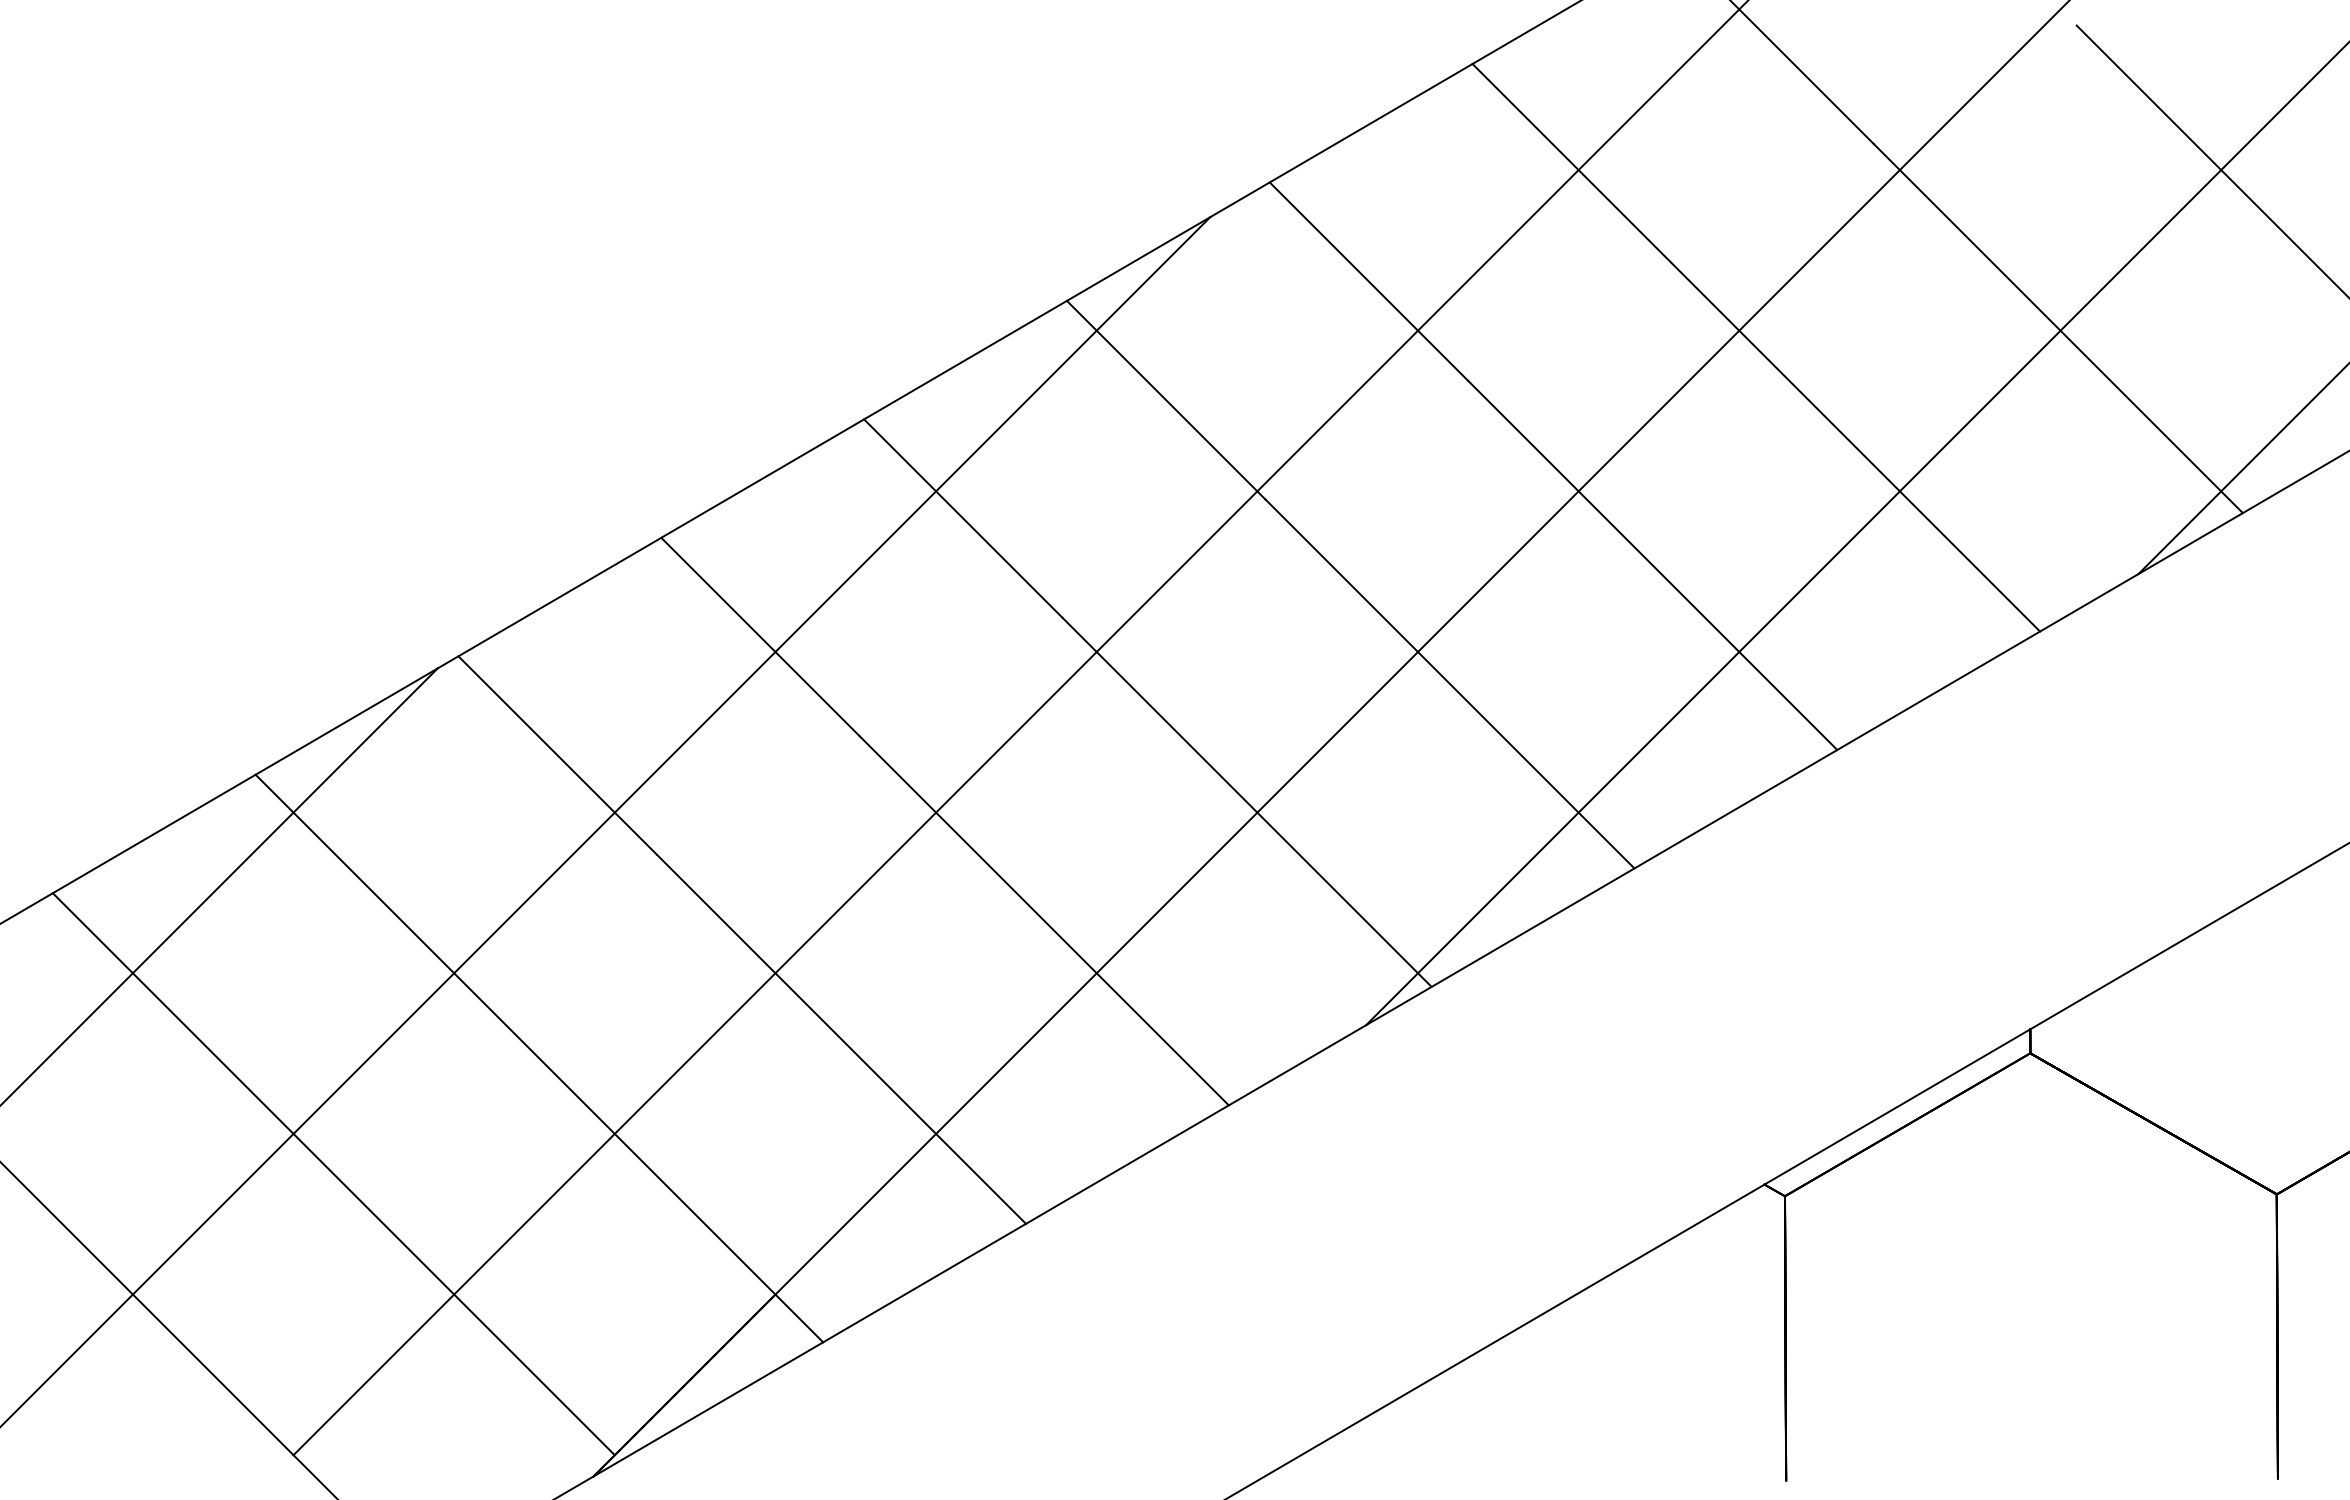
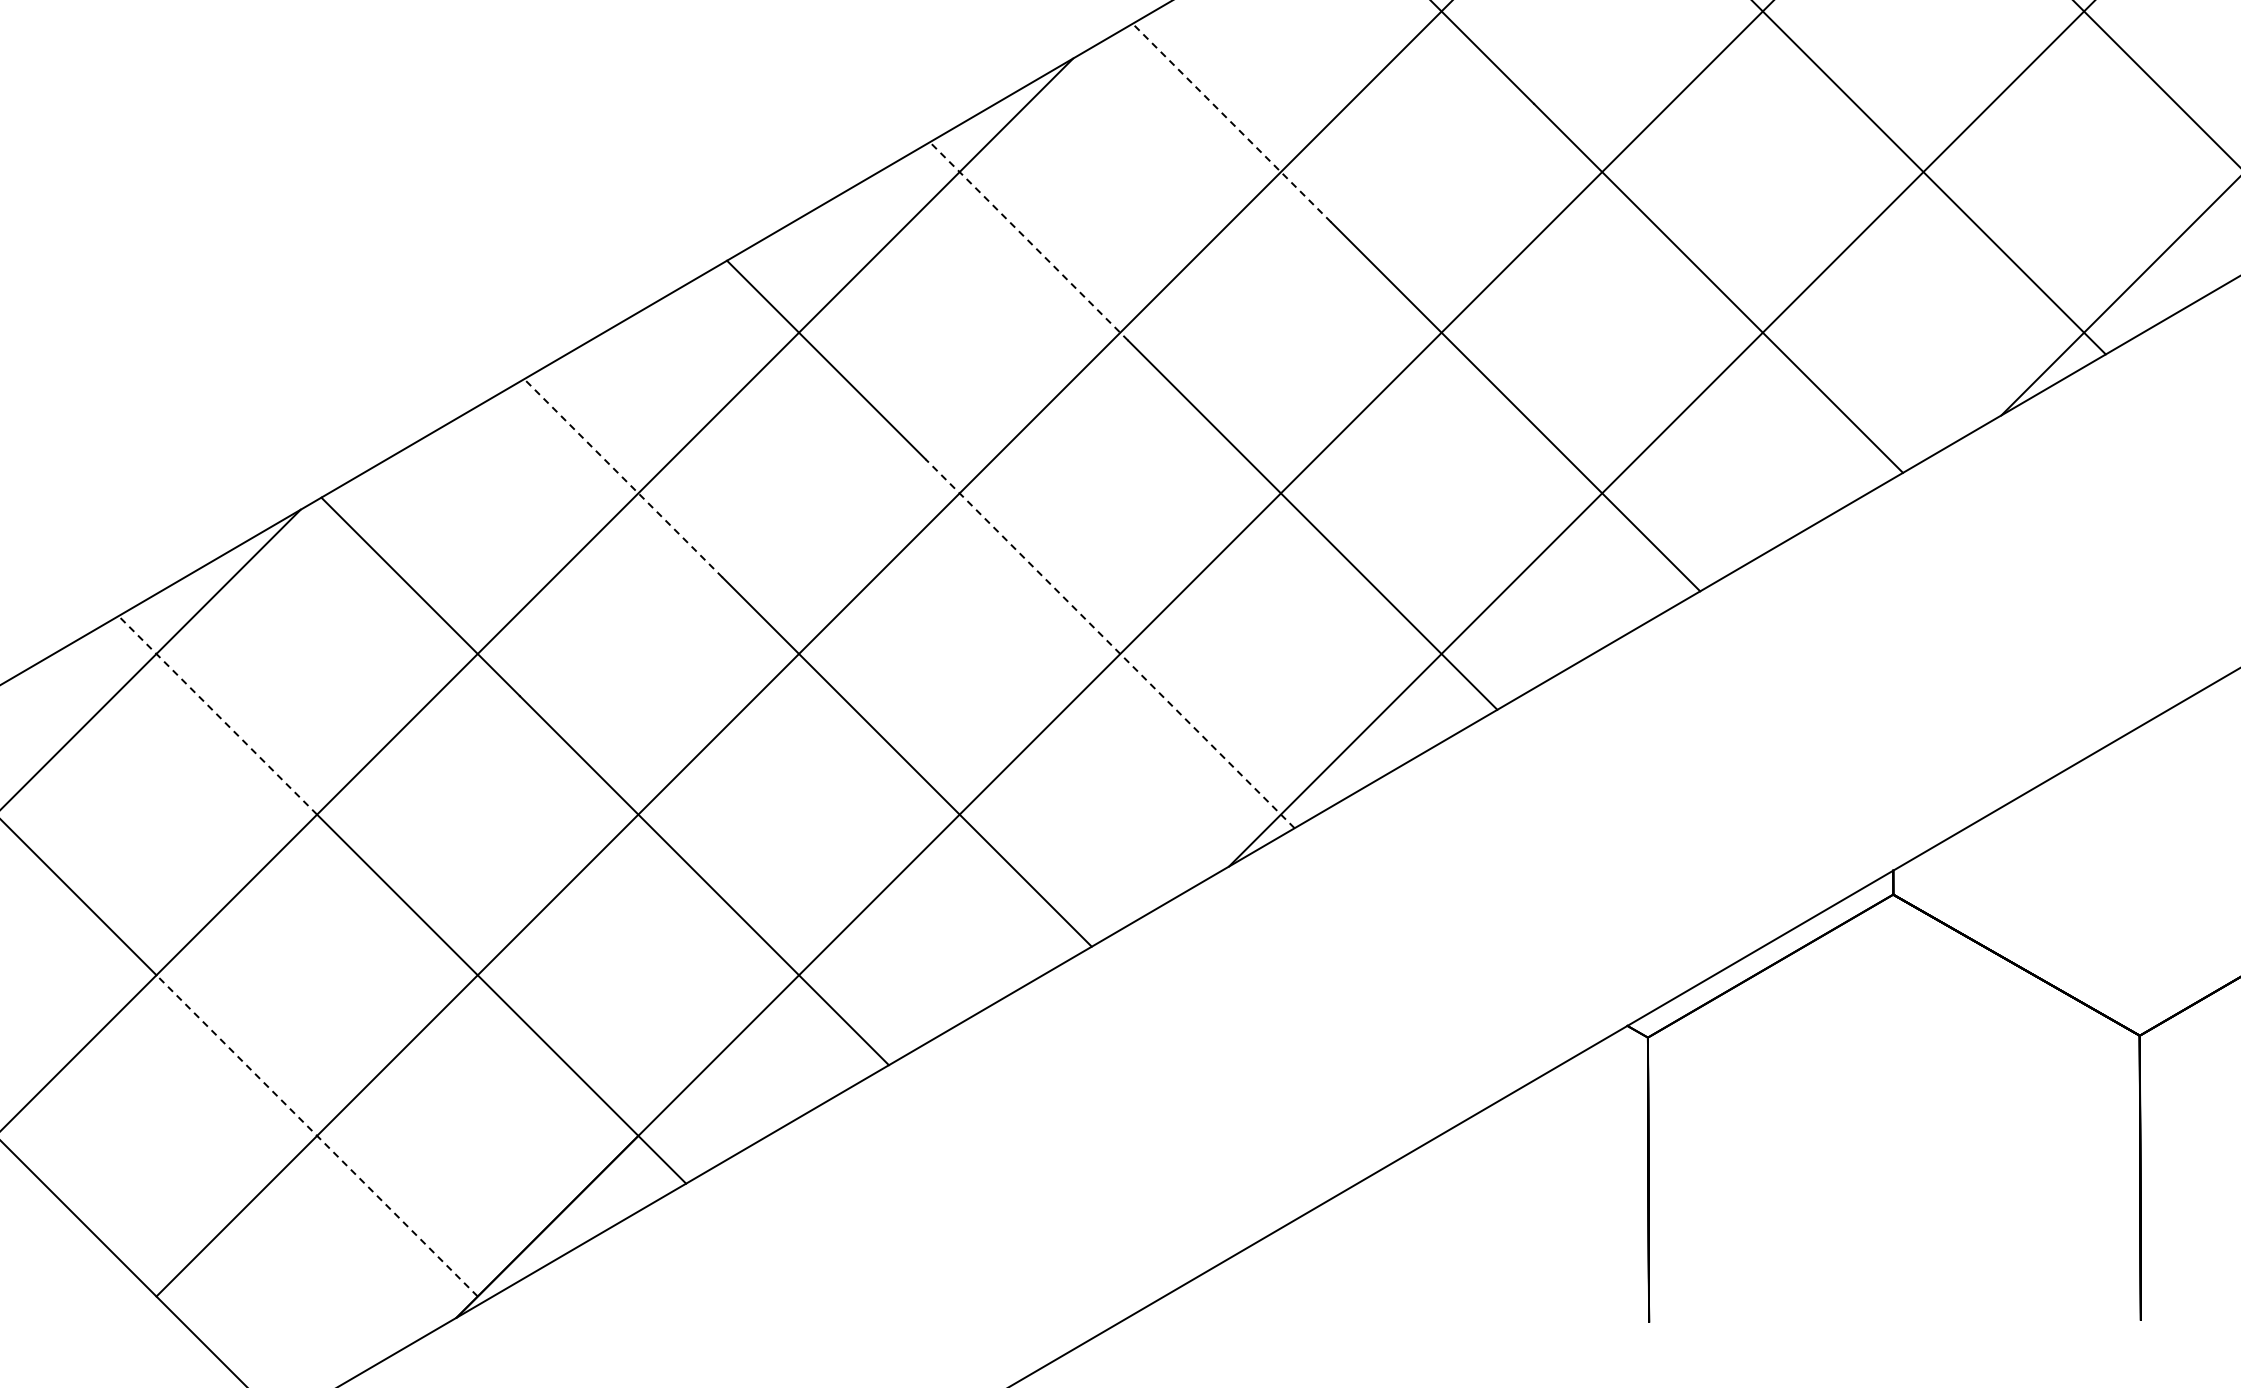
line: (1368, 281) -> (1231, 122), solid -> dashed
line: (1165, 399) -> (1028, 240), solid -> dashed
line: (760, 636) -> (623, 477), solid -> dashed
line: (1247, 802) -> (1110, 643), solid -> dashed
line: (354, 873) -> (217, 714), solid -> dashed
line: (453, 1294) -> (316, 1135), solid -> dashed

